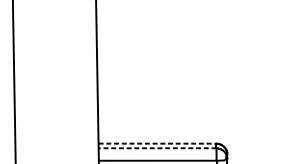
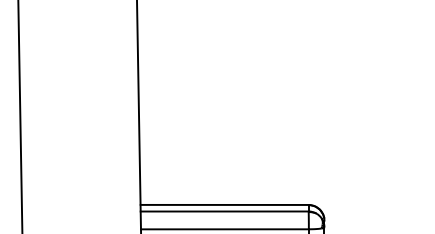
line: (157, 143) -> (224, 204), dashed -> solid
line: (157, 148) -> (224, 211), dashed -> solid

